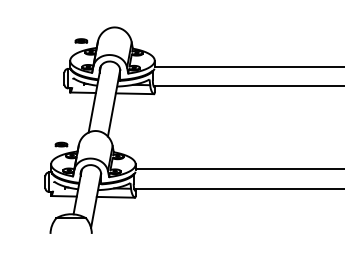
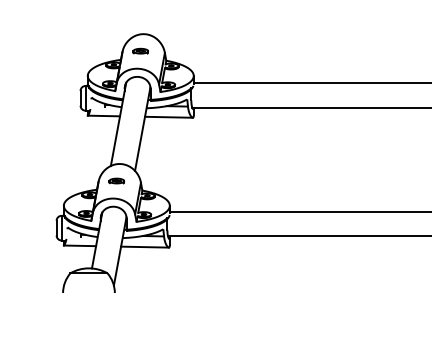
part: (81, 40) -> (140, 50), moved
part: (61, 144) -> (116, 180), moved

